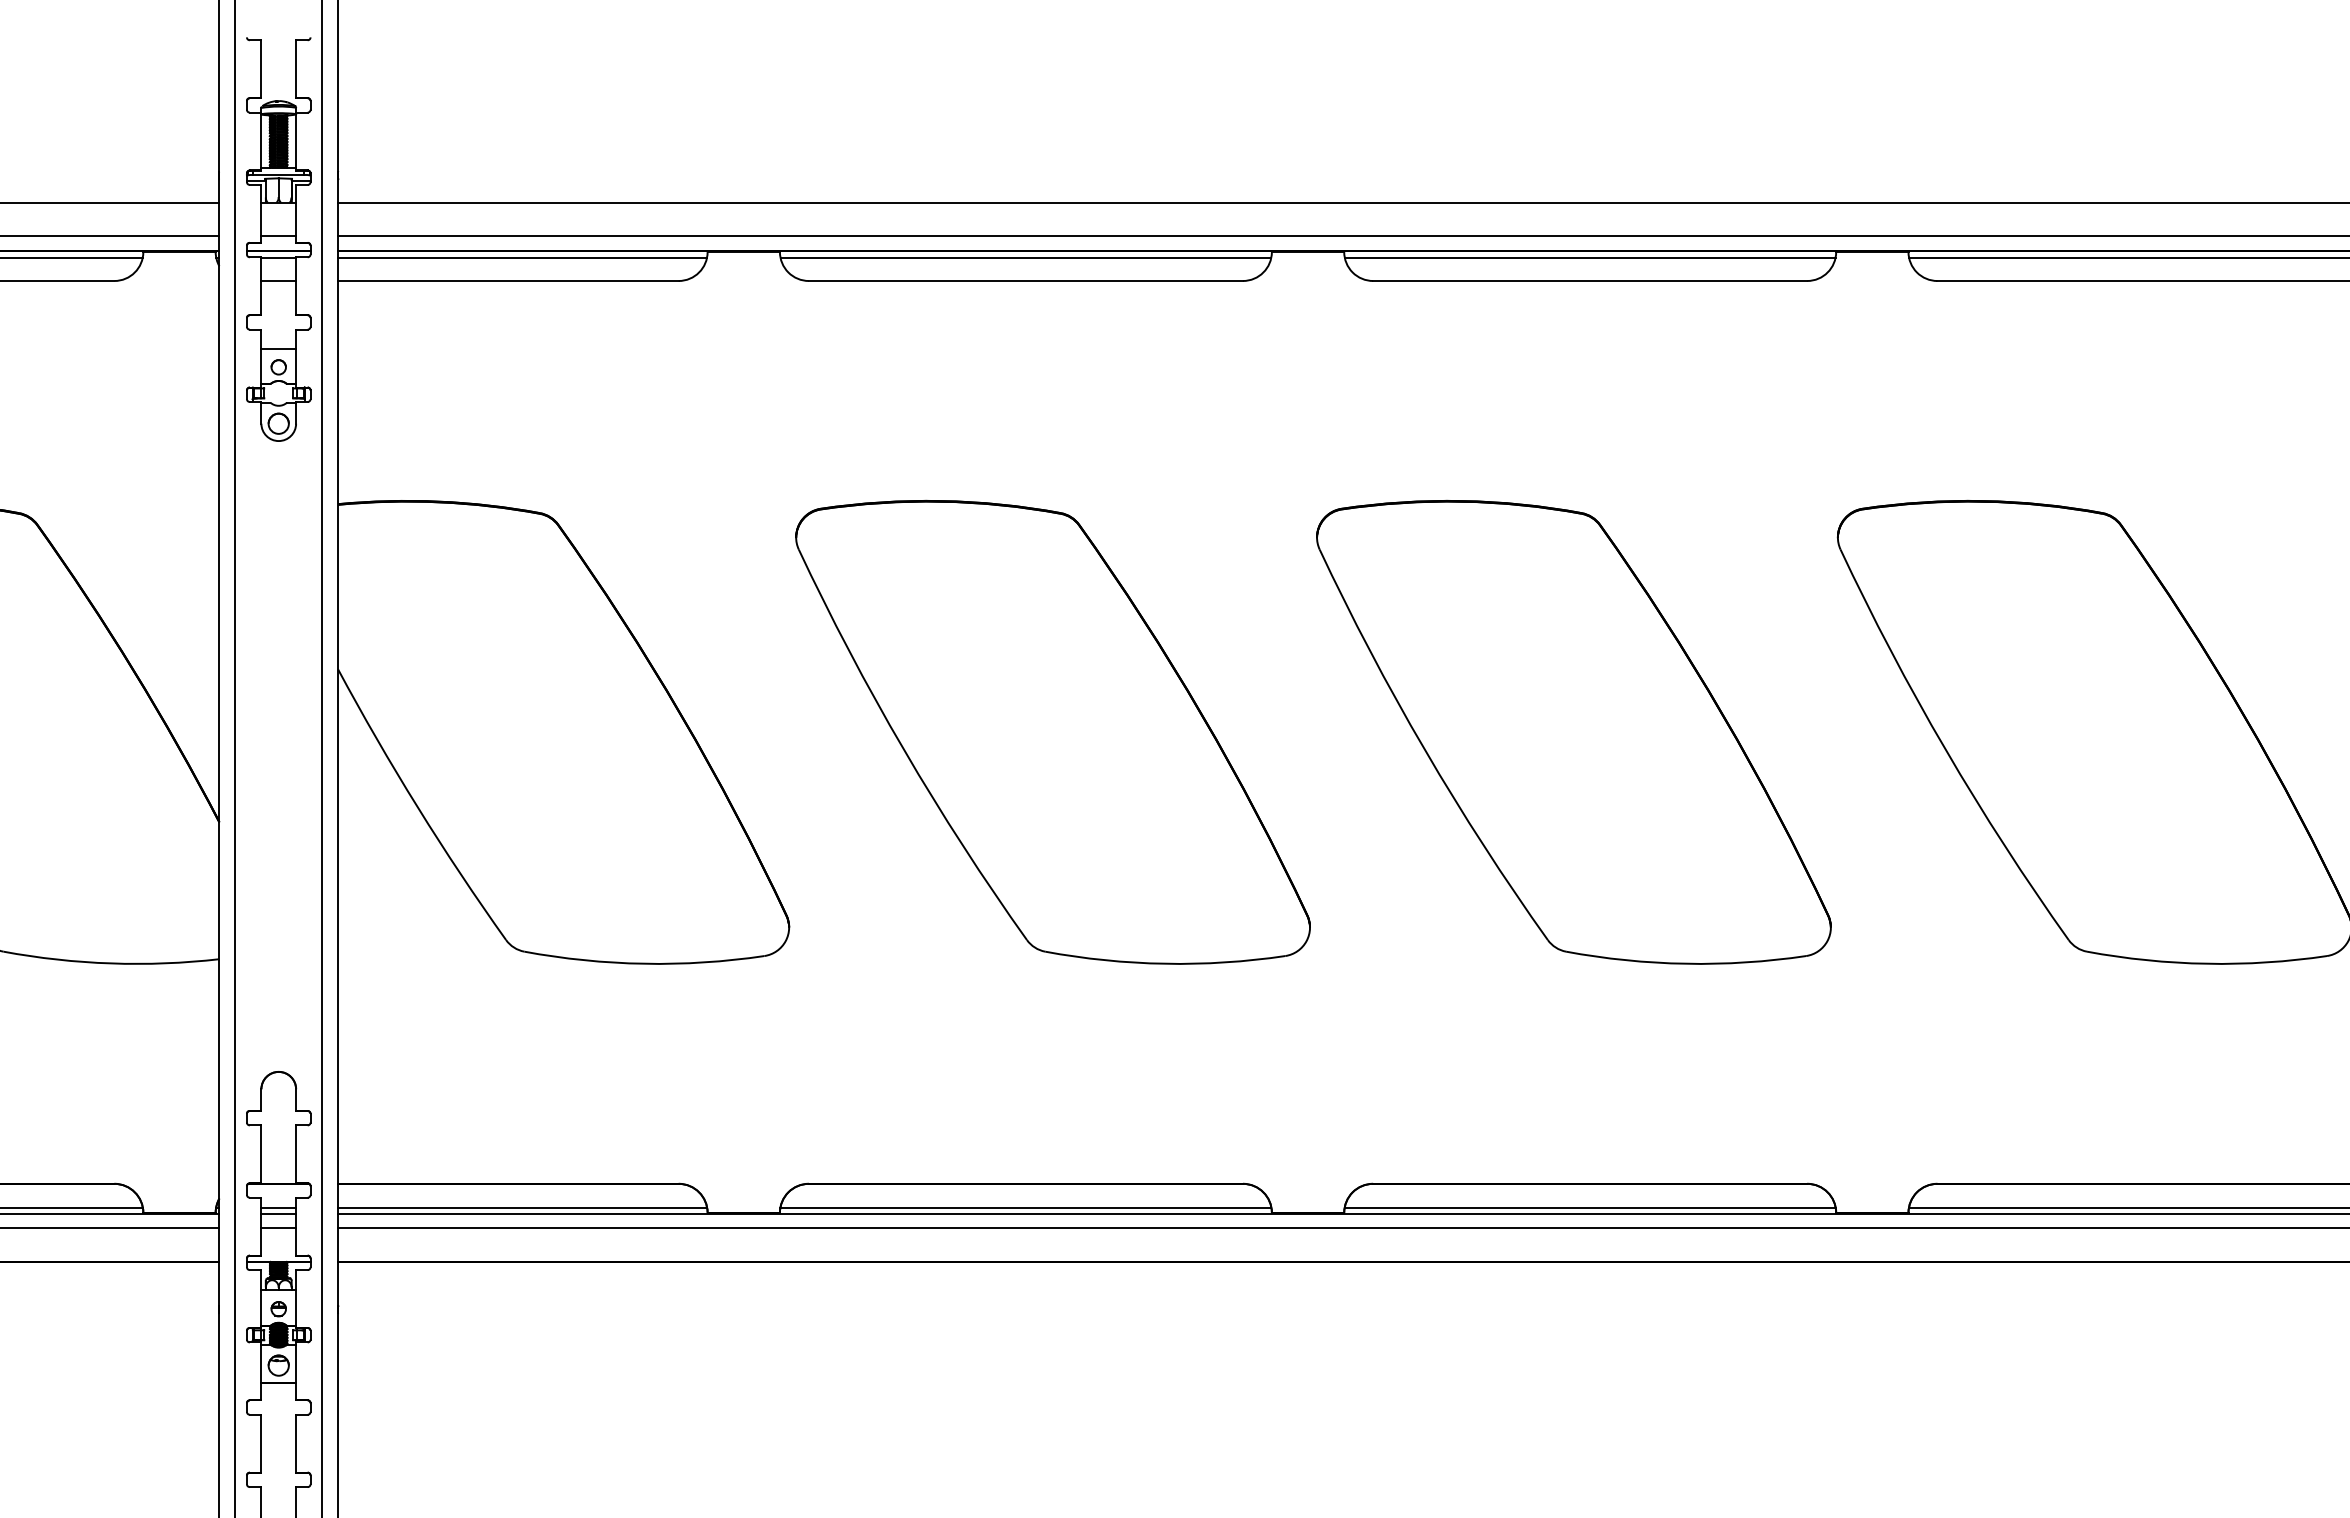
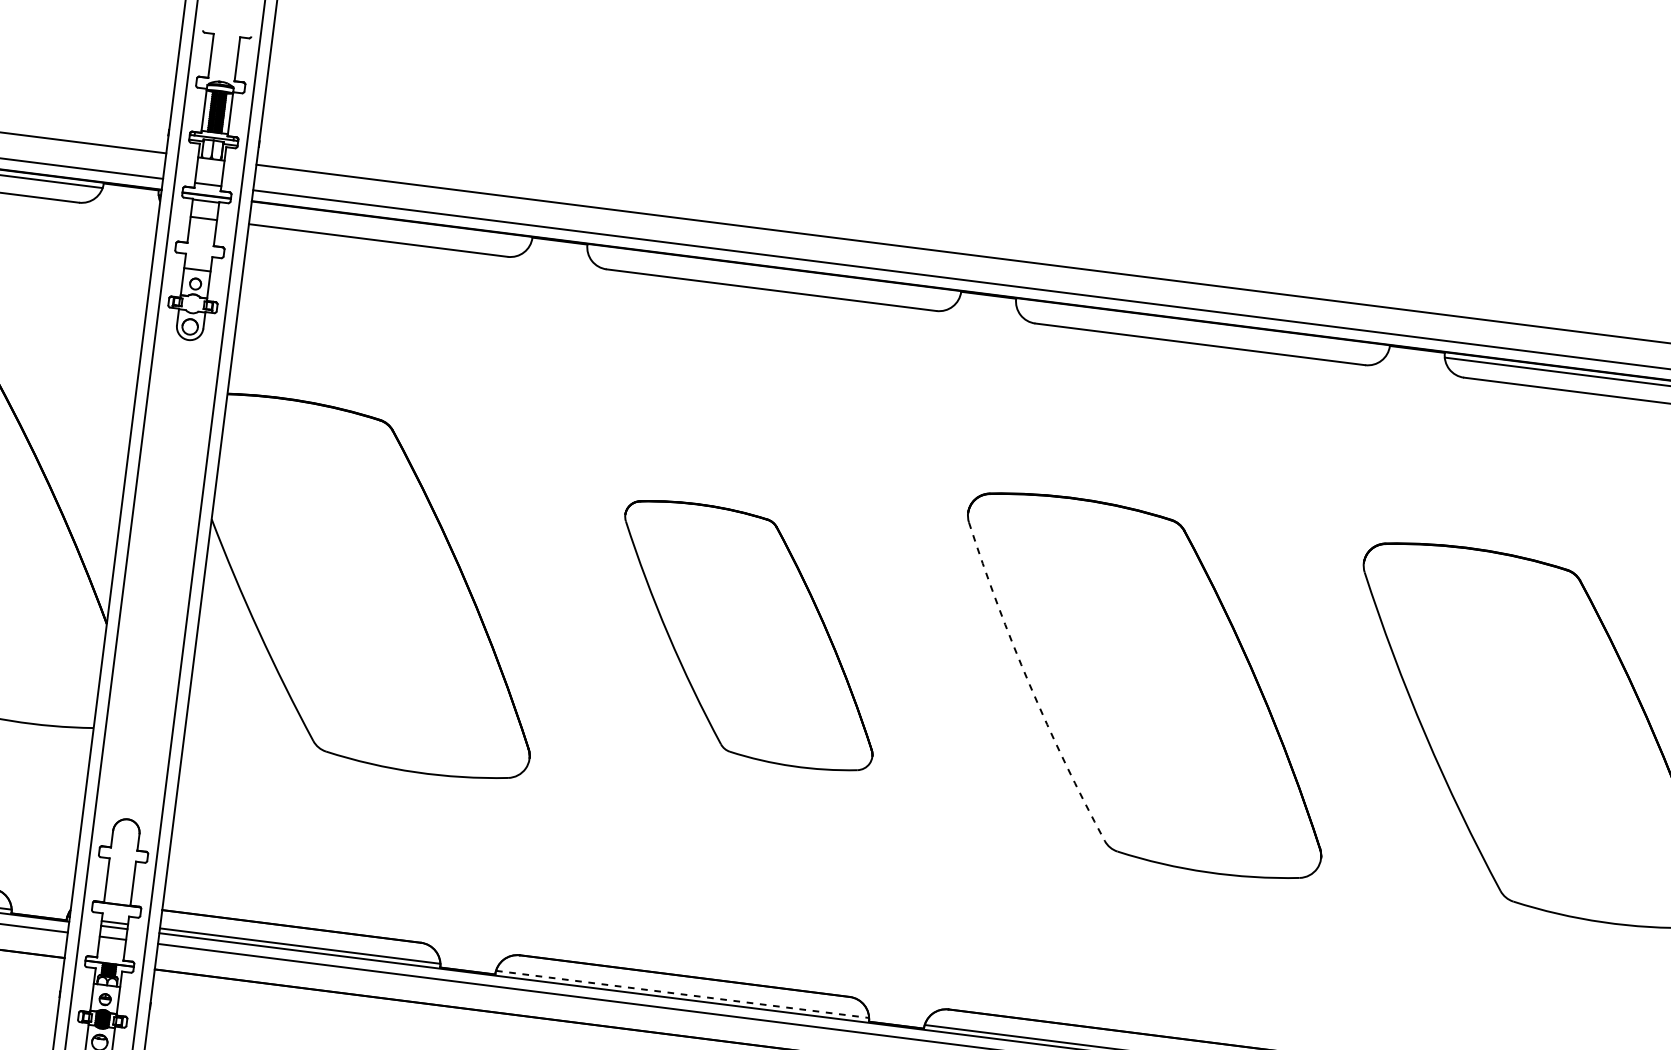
line: (522, 258) -> (391, 224), removed
line: (1025, 258) -> (773, 273), removed
line: (1589, 258) -> (1201, 327), removed
part: (1052, 731) -> (748, 635), size x0.7
arc: (1424, 750) -> (1029, 685), solid -> dashed
line: (1025, 1207) -> (682, 994), solid -> dashed

